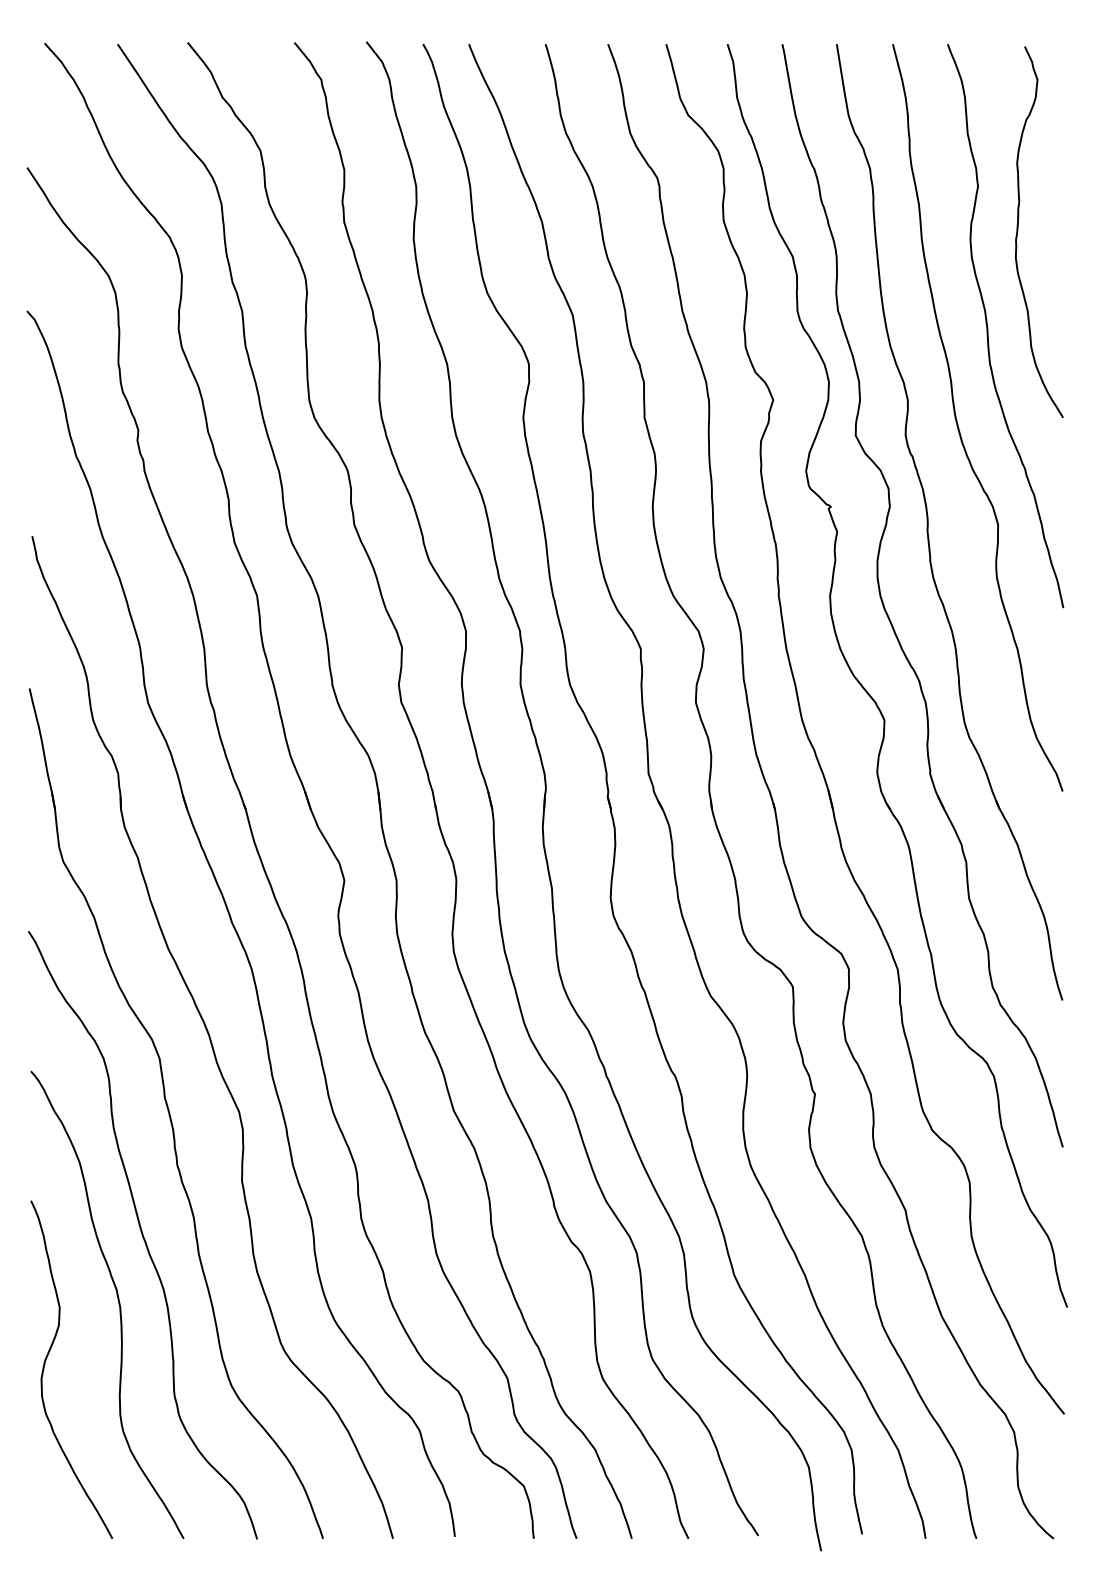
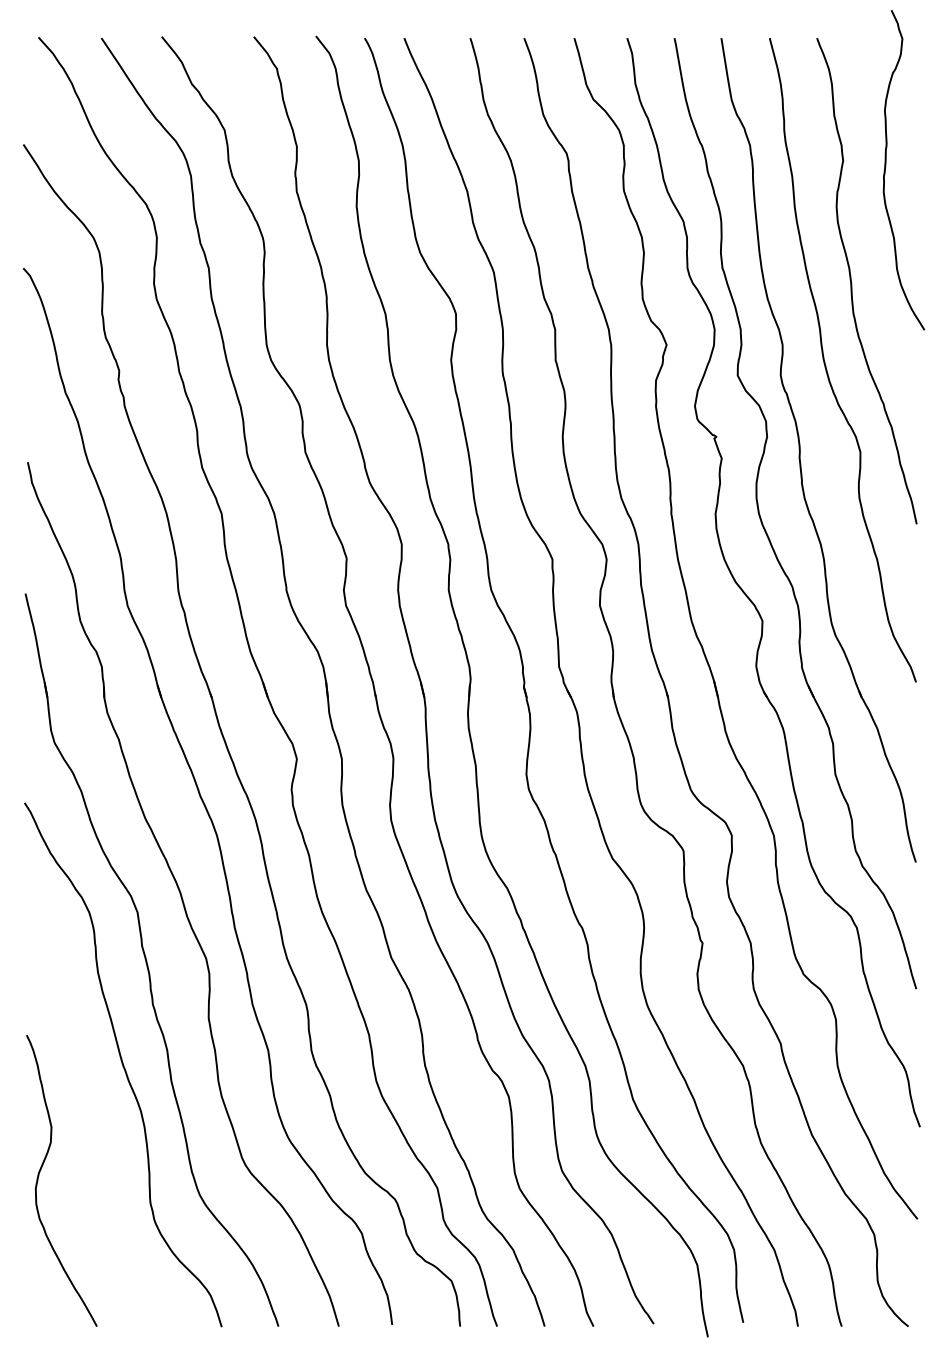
curve: (1019, 227) -> (886, 166), moved
curve: (117, 1302) -> (101, 1122), removed

